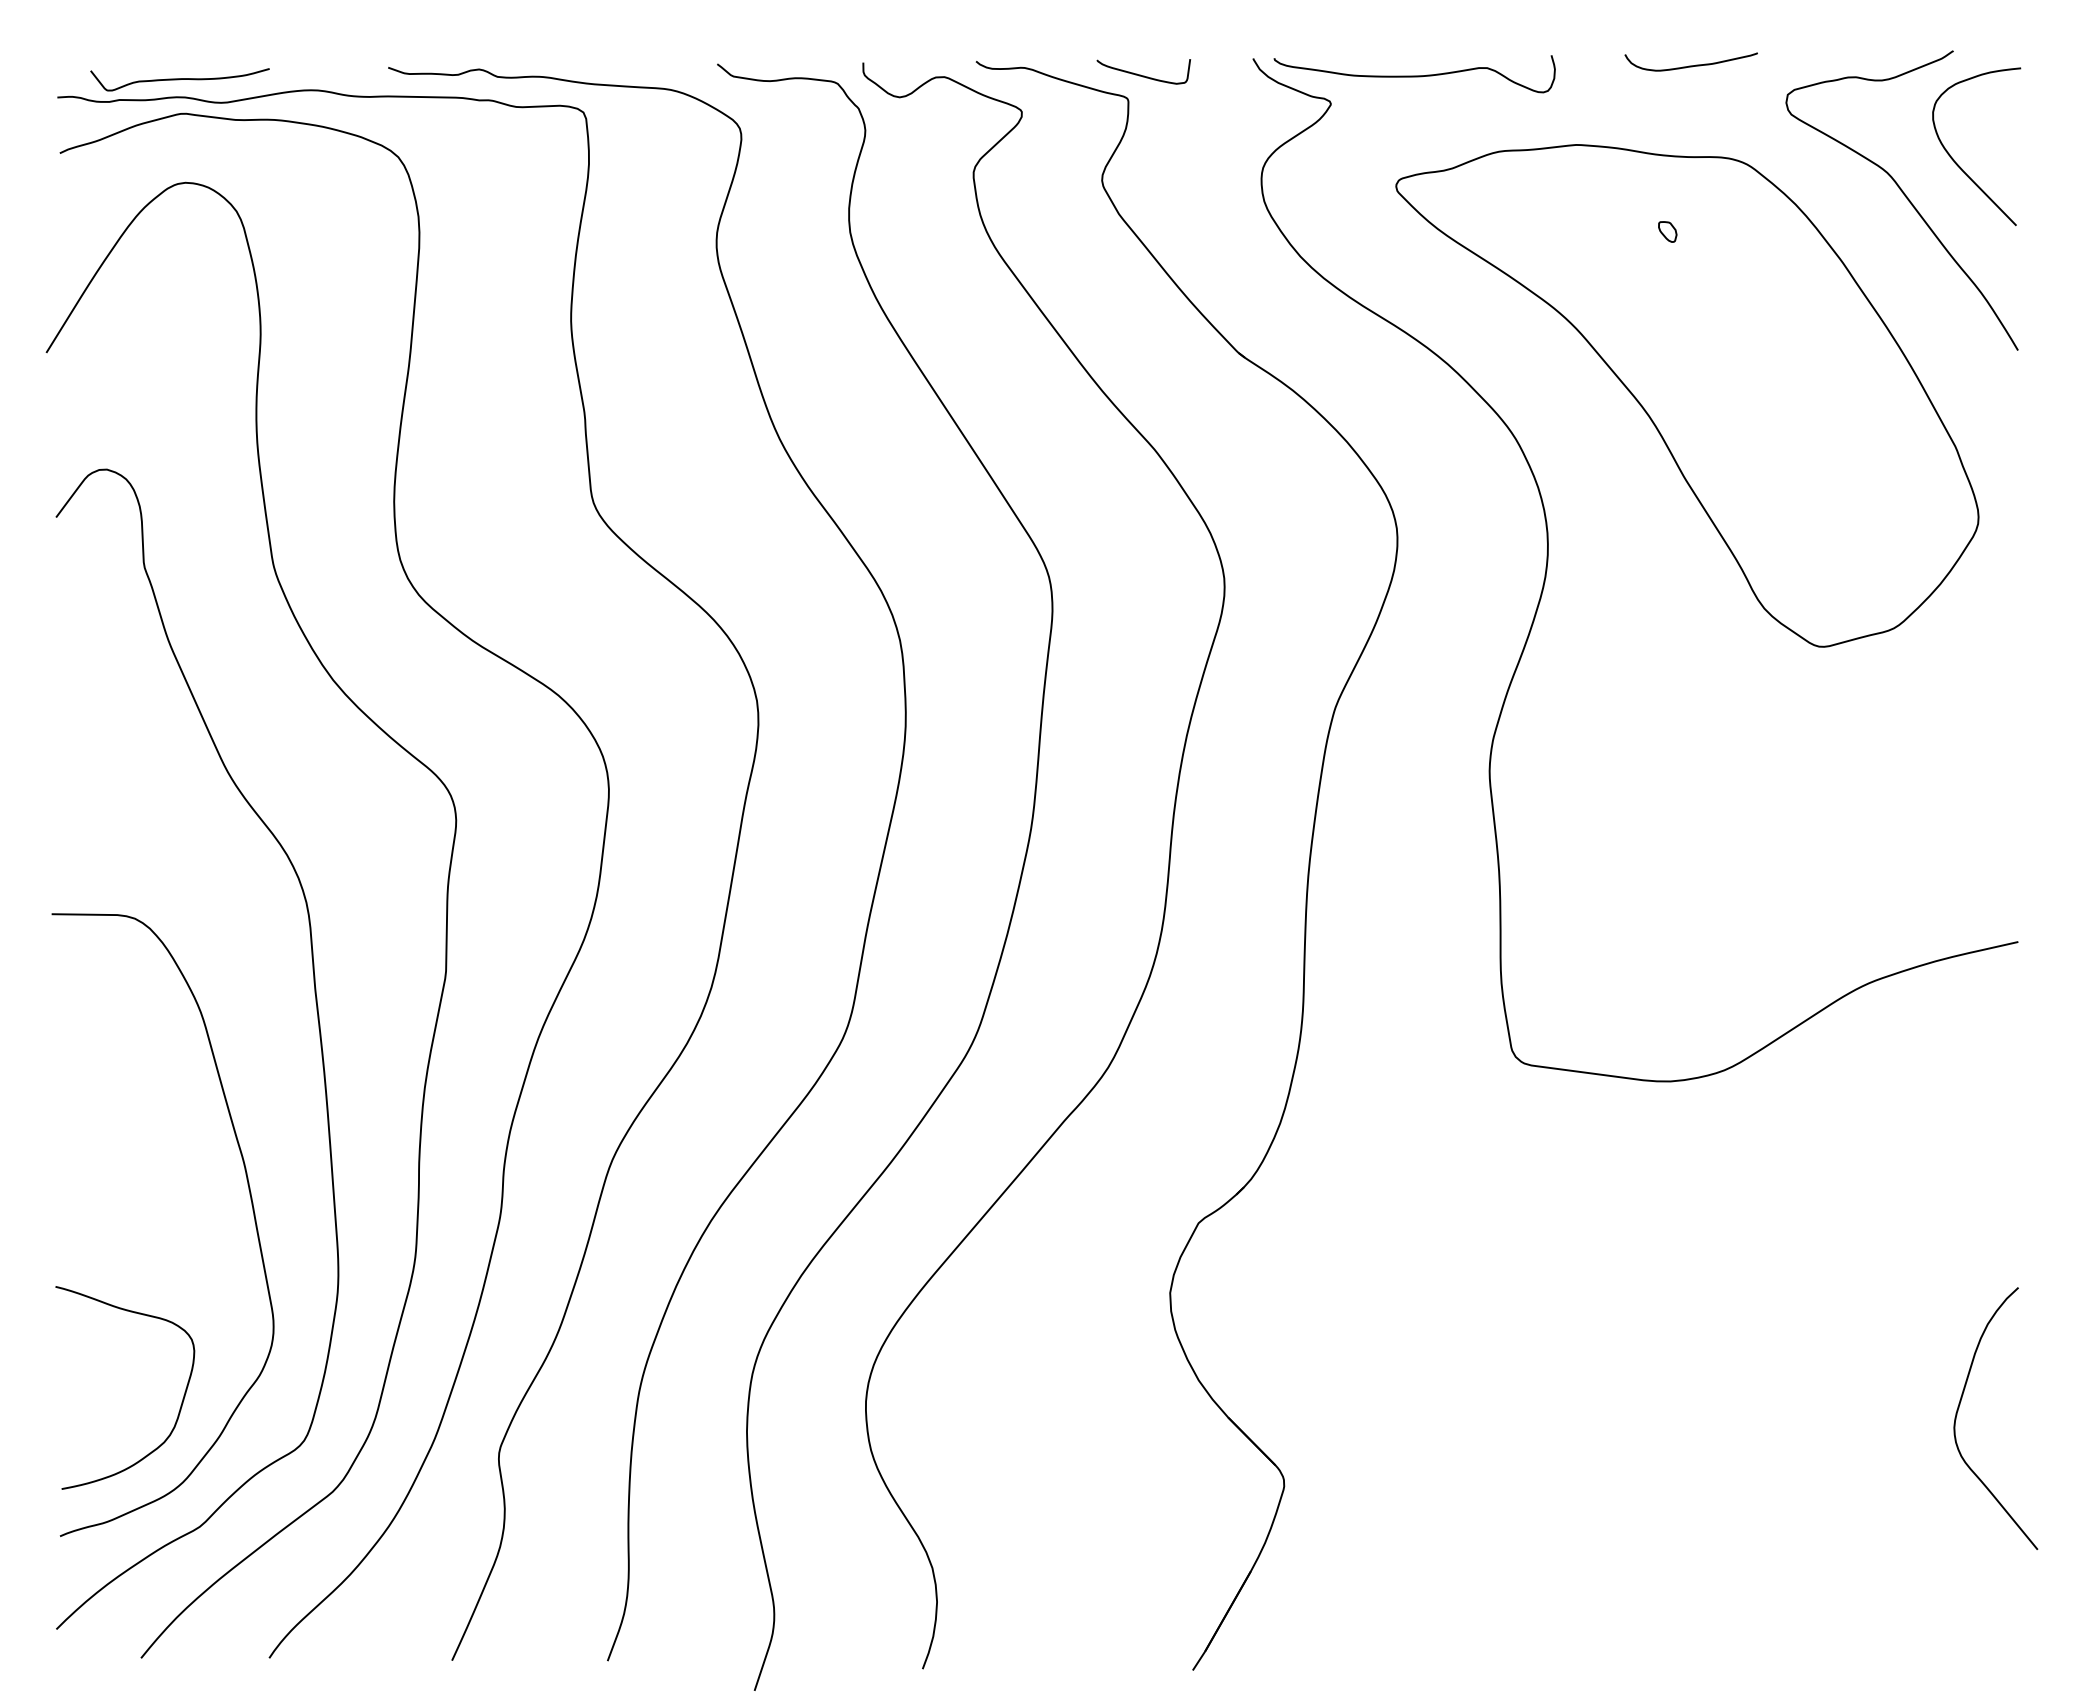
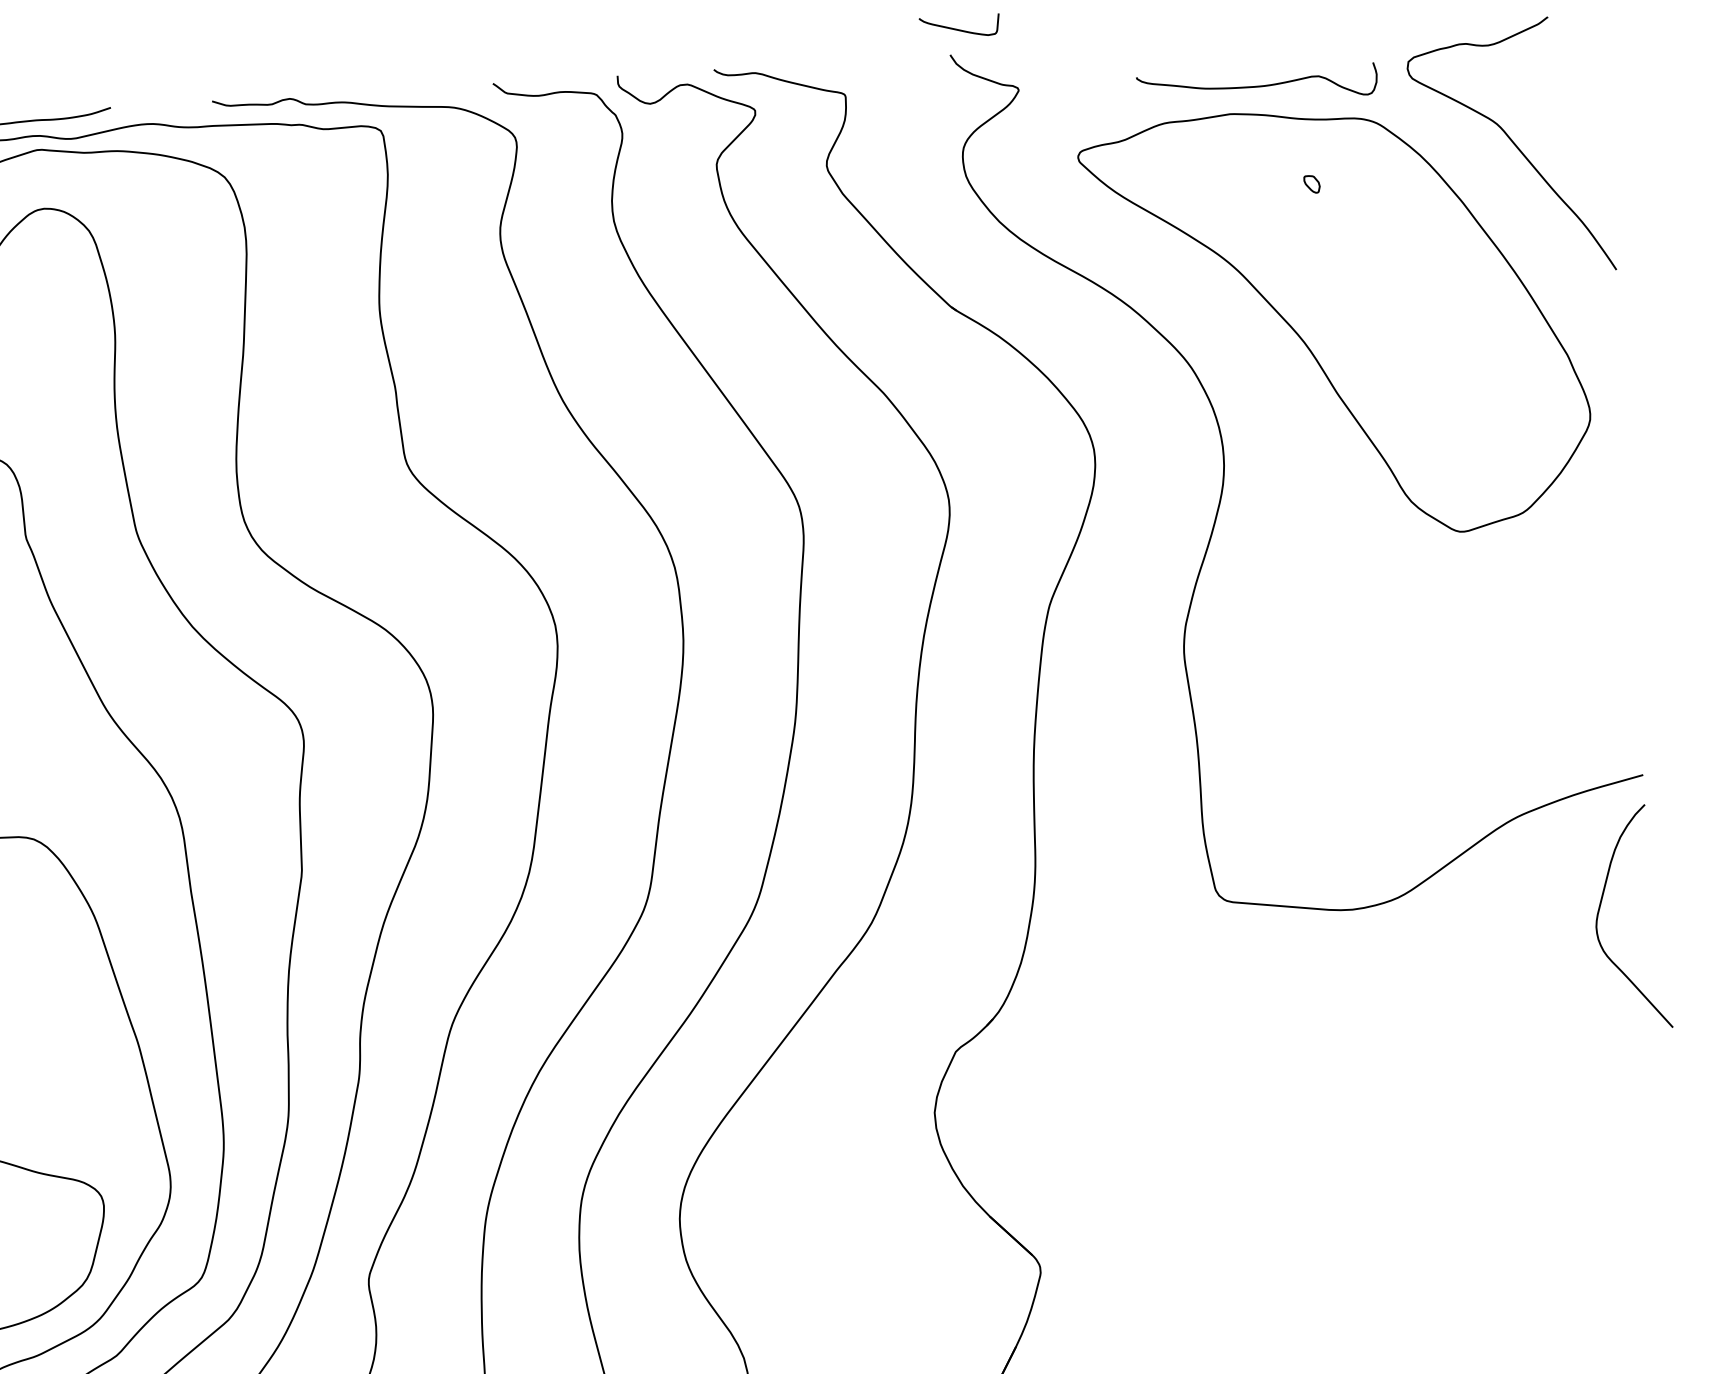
curve: (1690, 65) -> (1324, 41), removed
curve: (1143, 75) -> (959, 29), moved
curve: (1414, 75) -> (1257, 85), moved
curve: (1958, 164) -> (1557, 113), removed
curve: (1959, 1408) -> (1599, 910), moved

